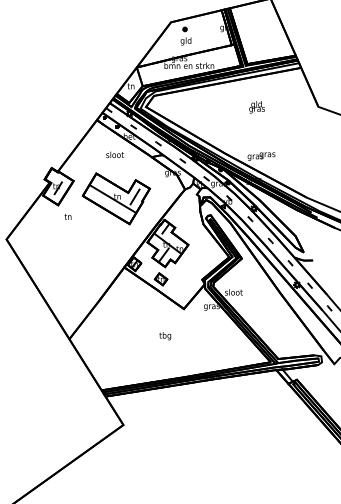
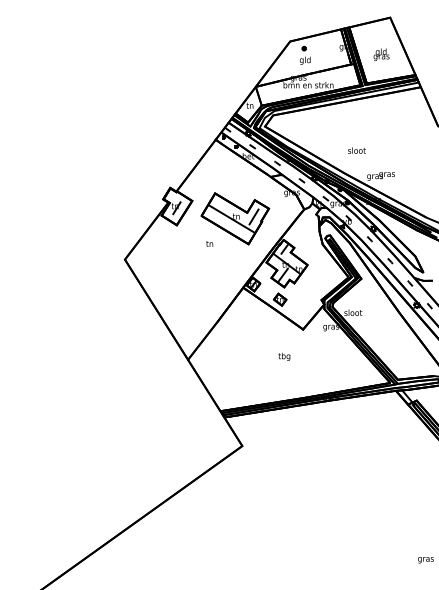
text: (256, 106) -> (381, 54), moved
text: (114, 154) -> (356, 150), moved
text: (67, 216) -> (209, 243), moved

